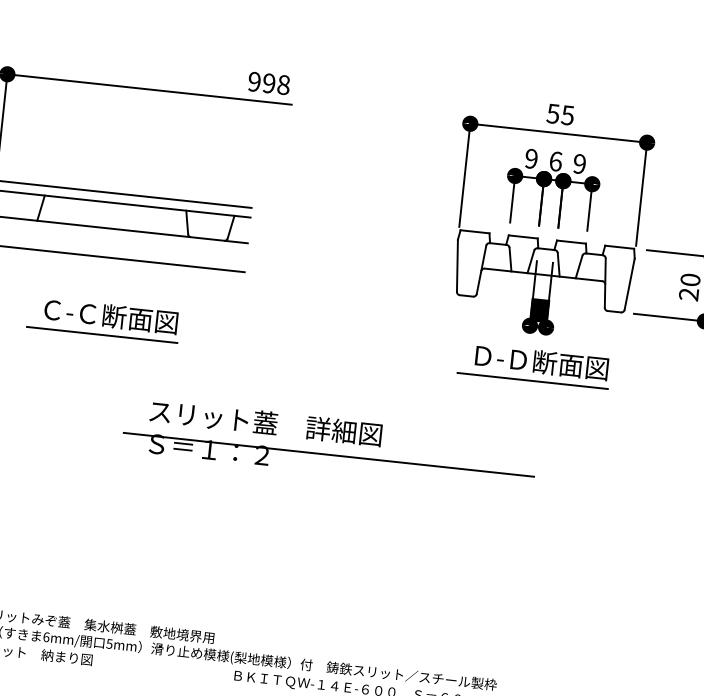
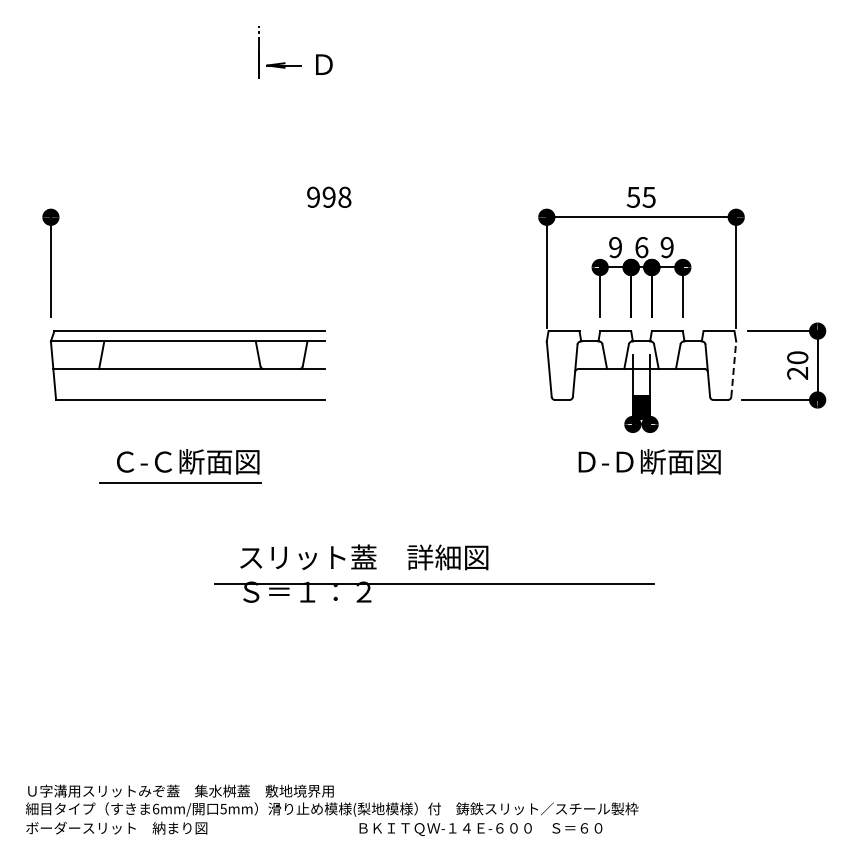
line: (148, 89) -> (202, 217), removed
line: (629, 284) -> (733, 369), solid -> dashed
line: (532, 380) -> (641, 482), removed

